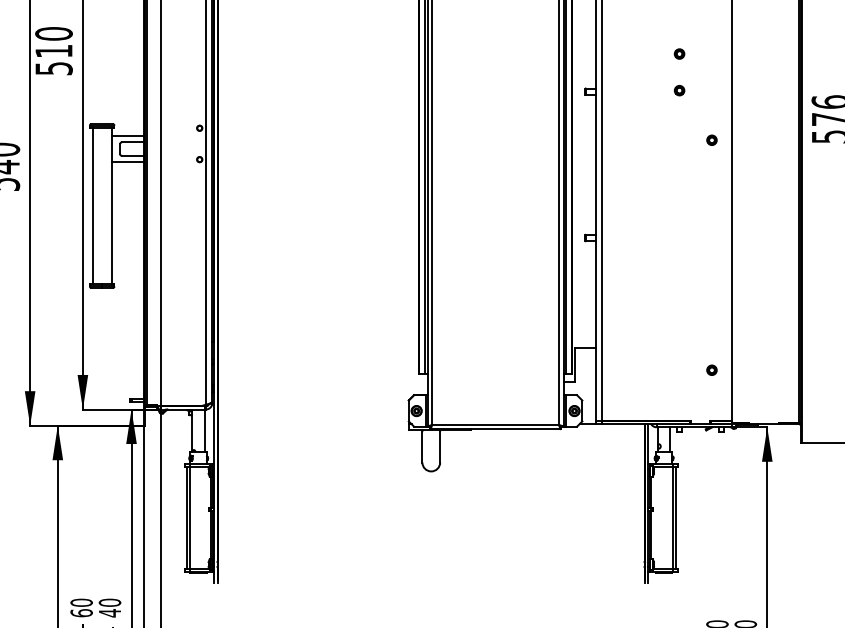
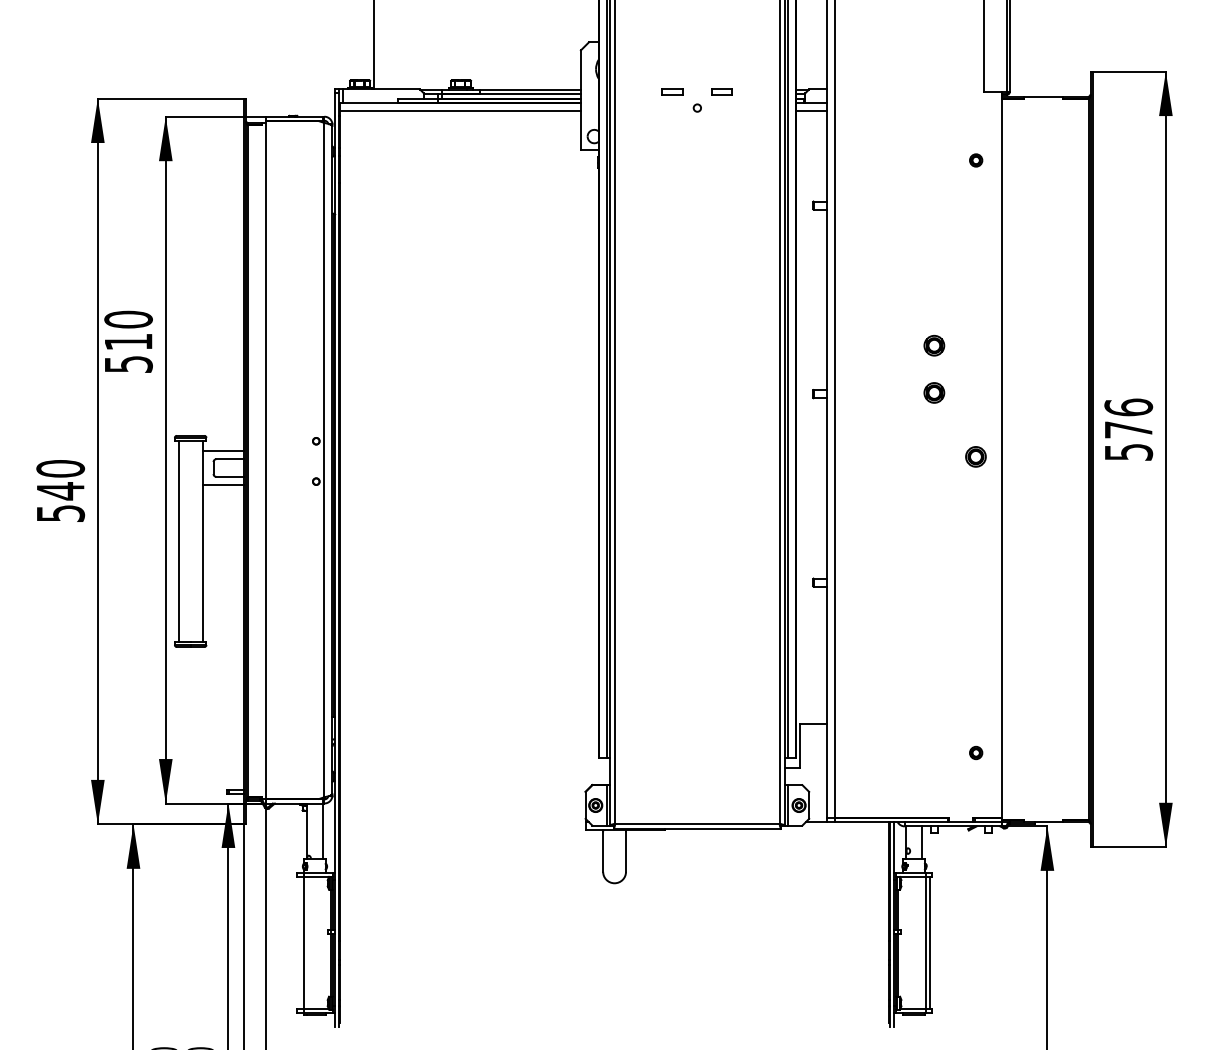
part: (679, 53) -> (934, 345), size x1.6
part: (679, 90) -> (934, 392), size x1.6
part: (712, 140) -> (976, 456), size x1.6
line: (186, 518) -> (299, 943), removed

